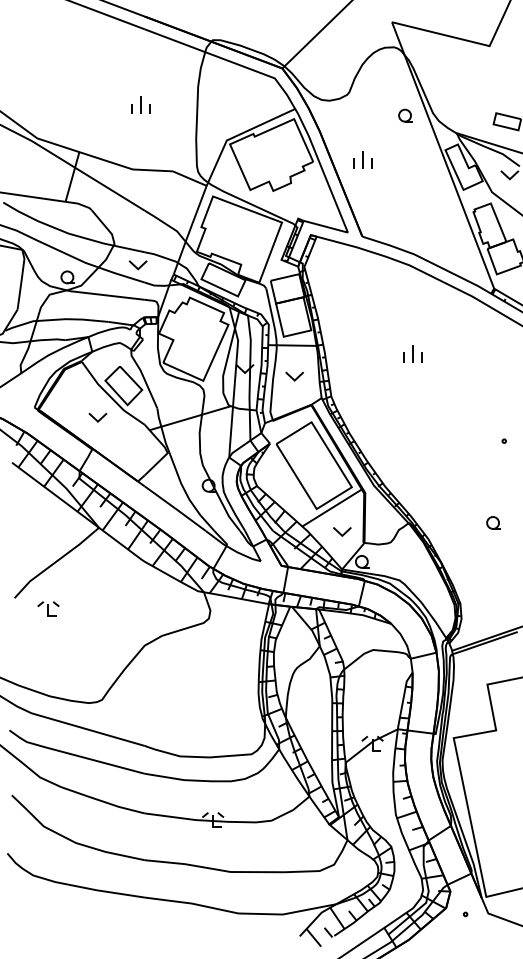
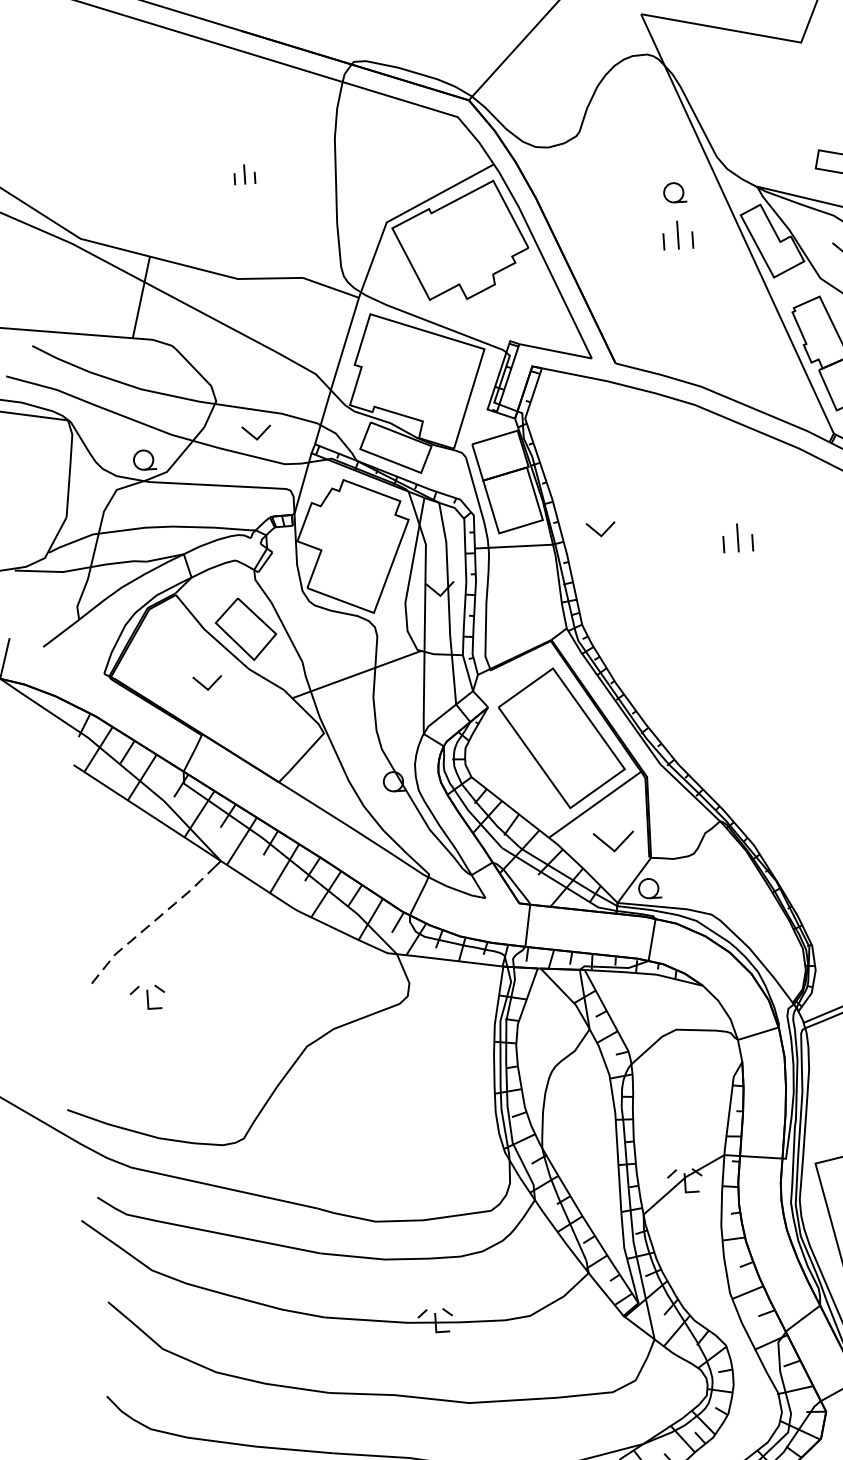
part: (140, 104) -> (243, 173), size x0.7
part: (405, 115) -> (674, 192), moved
part: (362, 159) -> (677, 234), moved
part: (412, 353) -> (737, 536), moved
part: (294, 376) -> (600, 529), moved
part: (342, 531) -> (614, 841), size x1.4
line: (53, 563) -> (151, 923), solid -> dashed

